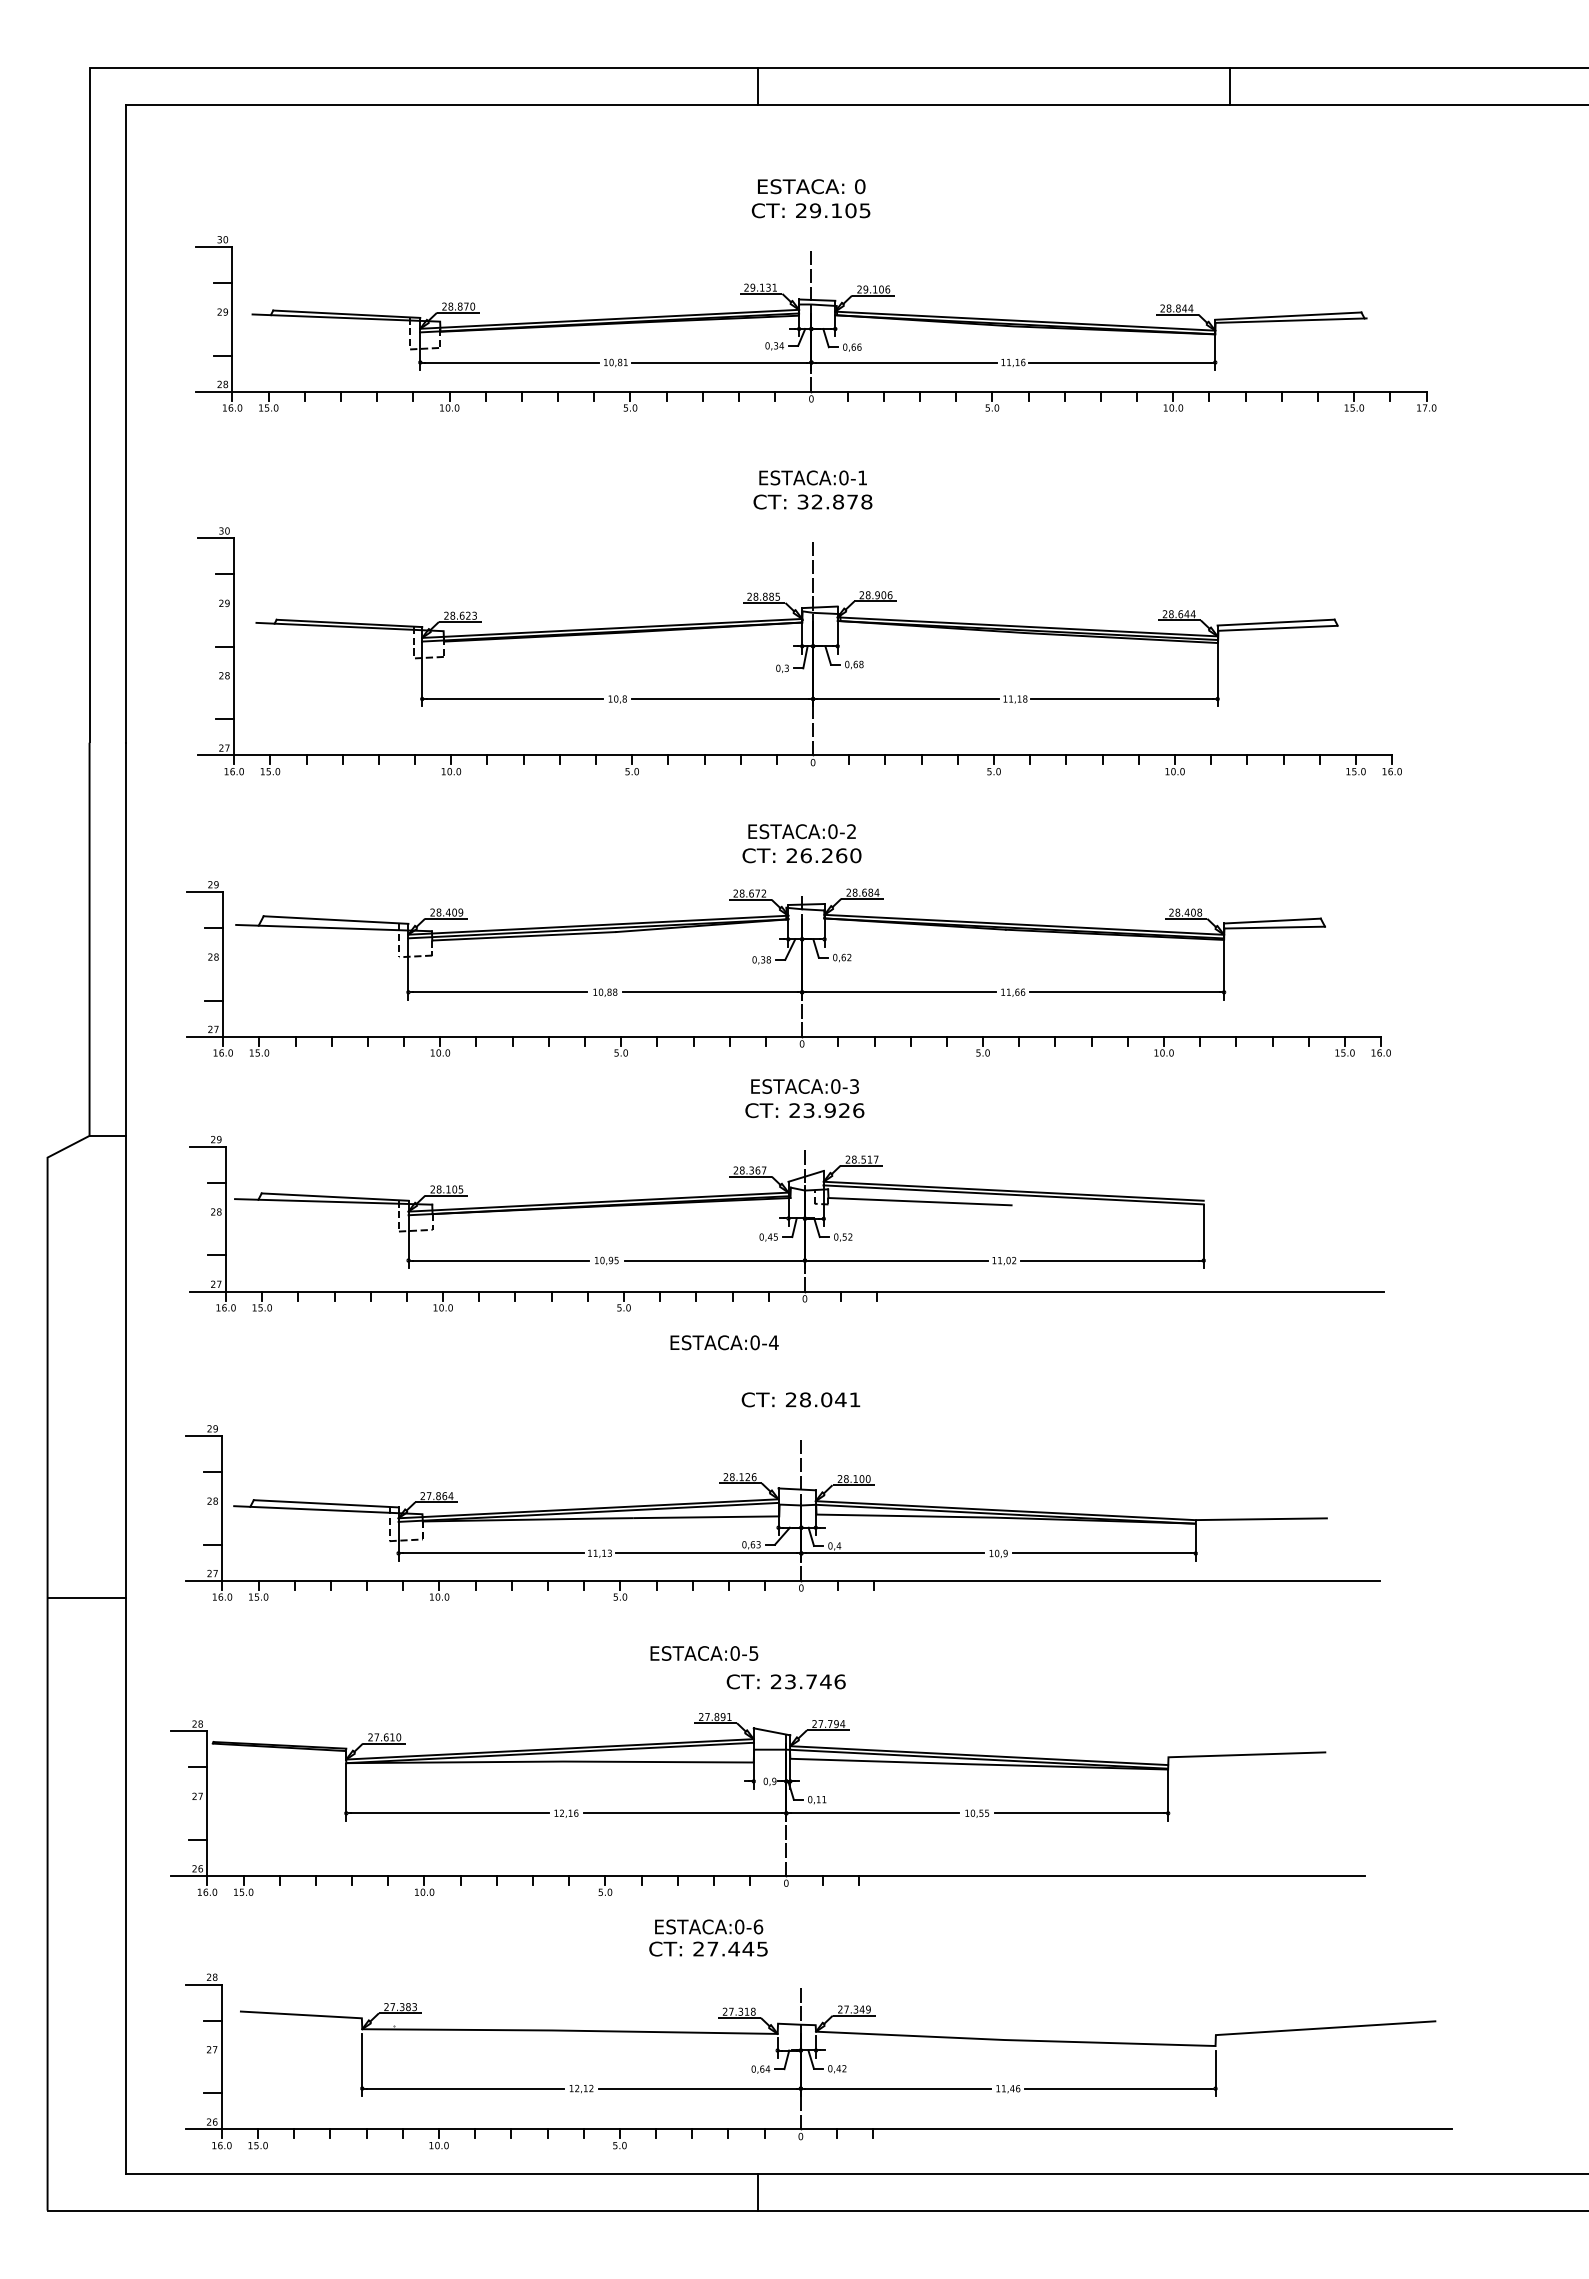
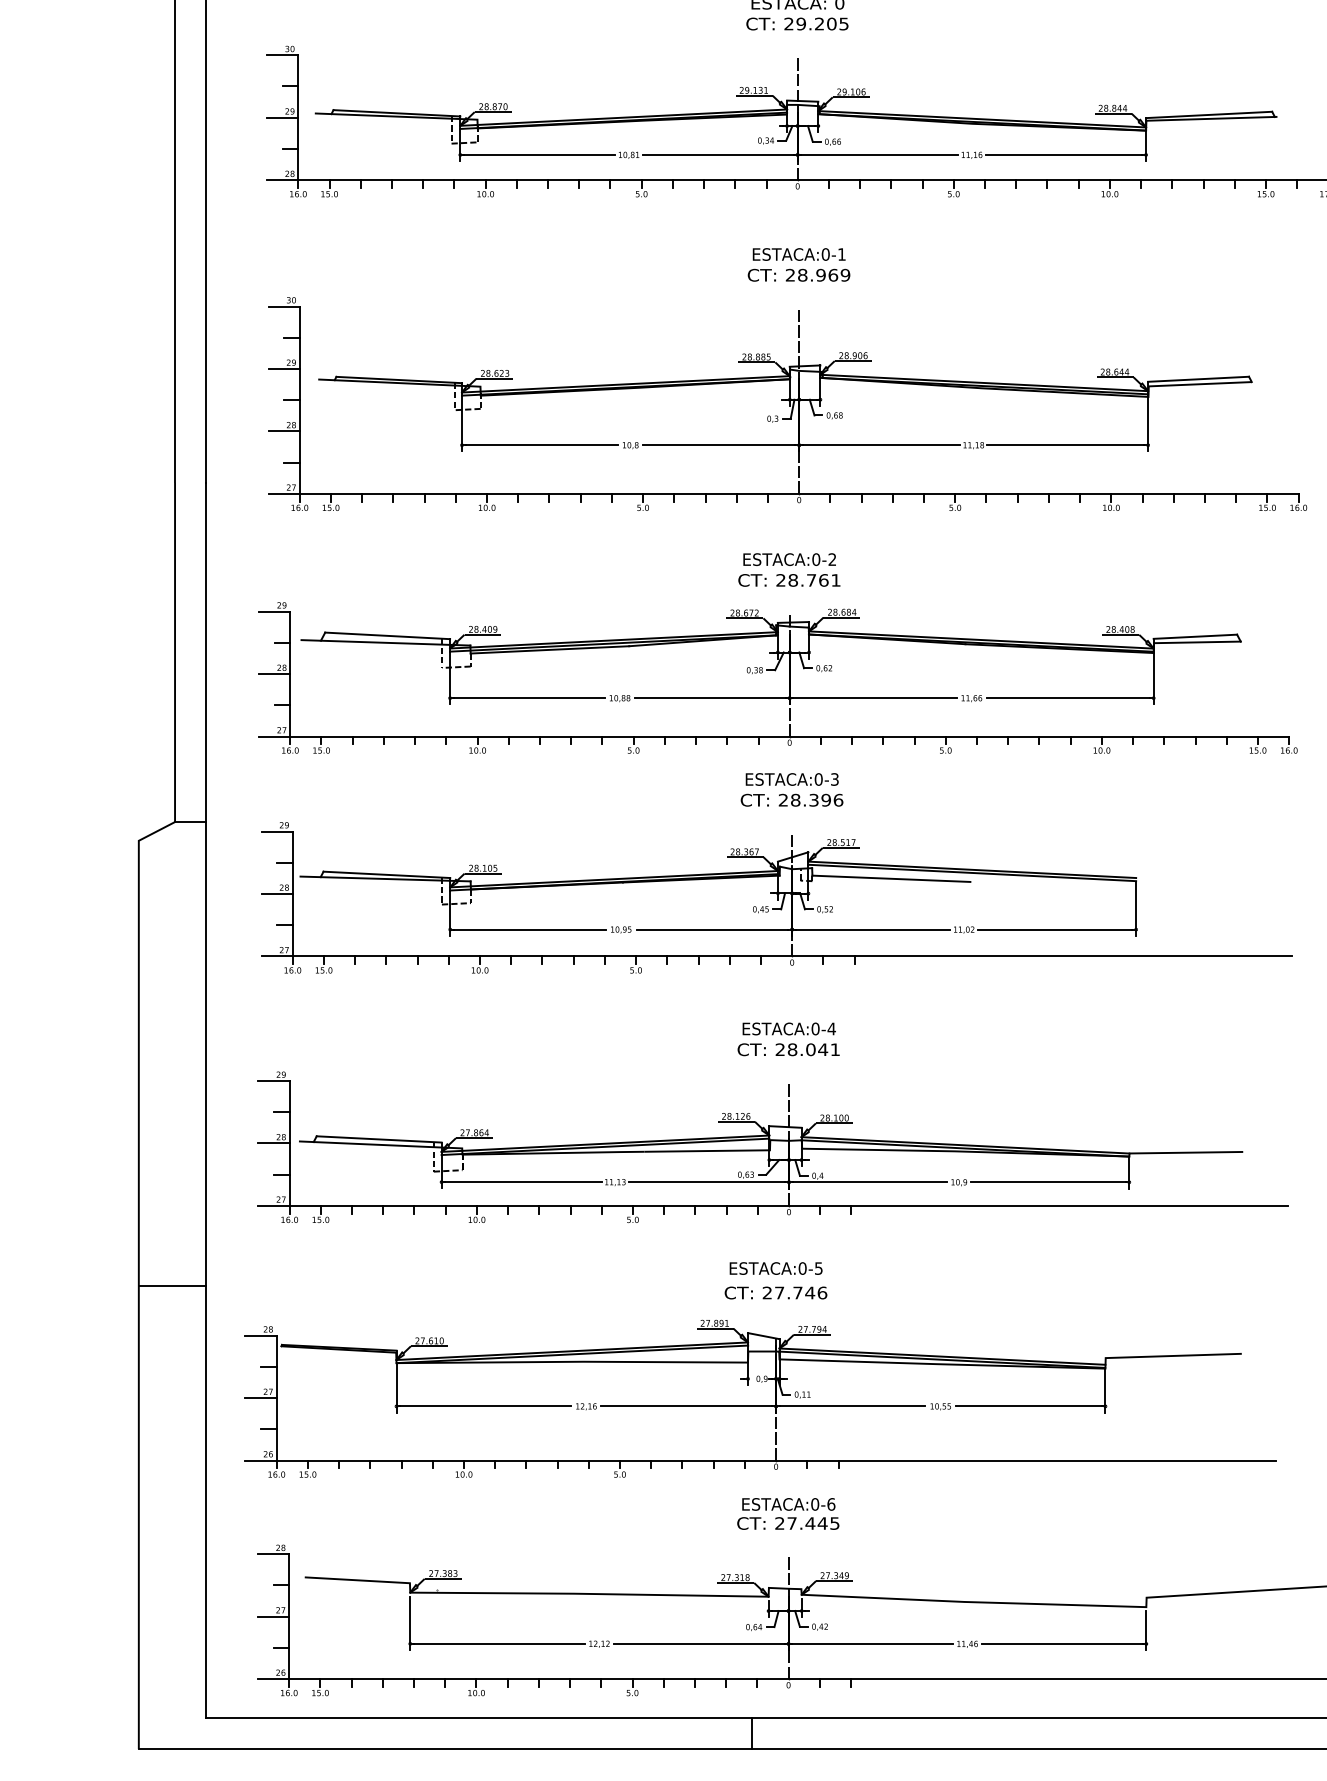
text: (836, 210) -> (819, 23), 29.105 -> 29.205
line: (214, 319) -> (282, 117), added
text: (834, 501) -> (817, 274), 32.878 -> 28.969
line: (215, 610) -> (283, 368), added
line: (215, 683) -> (283, 431), added
text: (830, 855) -> (814, 580), 26.260 -> 28.761
line: (204, 964) -> (274, 674), added
text: (826, 1110) -> (810, 800), 23.926 -> 28.396
line: (207, 1219) -> (276, 894), added
text: (724, 1342) -> (789, 1028), moved
line: (204, 1508) -> (274, 1143), added
line: (86, 1598) -> (172, 1285), moved
text: (704, 1653) -> (776, 1268), moved
text: (790, 1681) -> (779, 1292), 23.746 -> 27.746
line: (189, 1803) -> (261, 1397), added
text: (708, 1937) -> (788, 1513), moved
line: (203, 2056) -> (273, 1616), added

